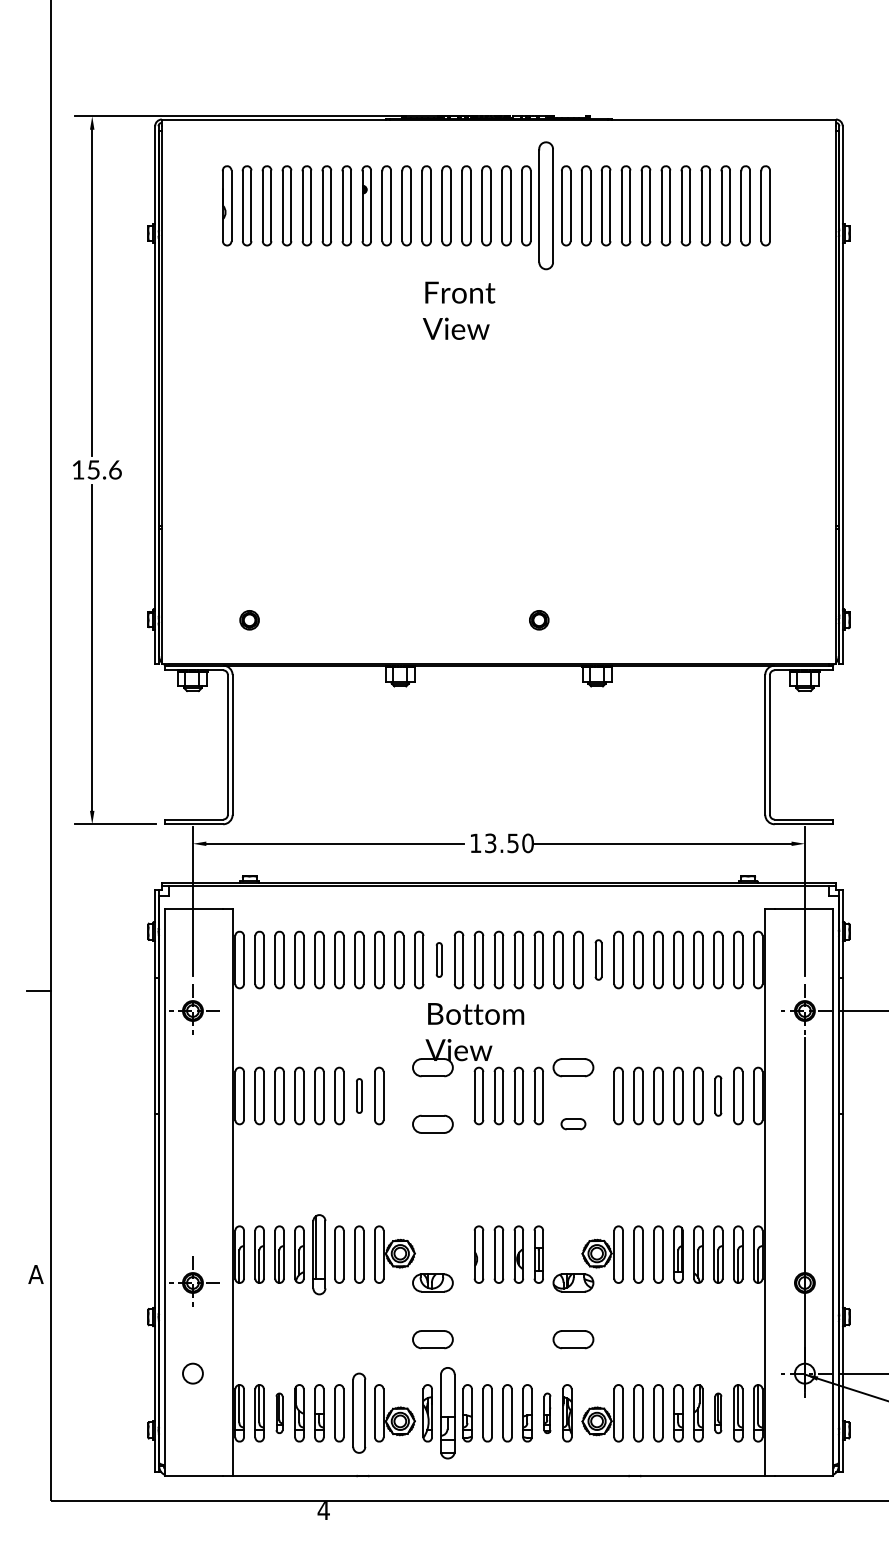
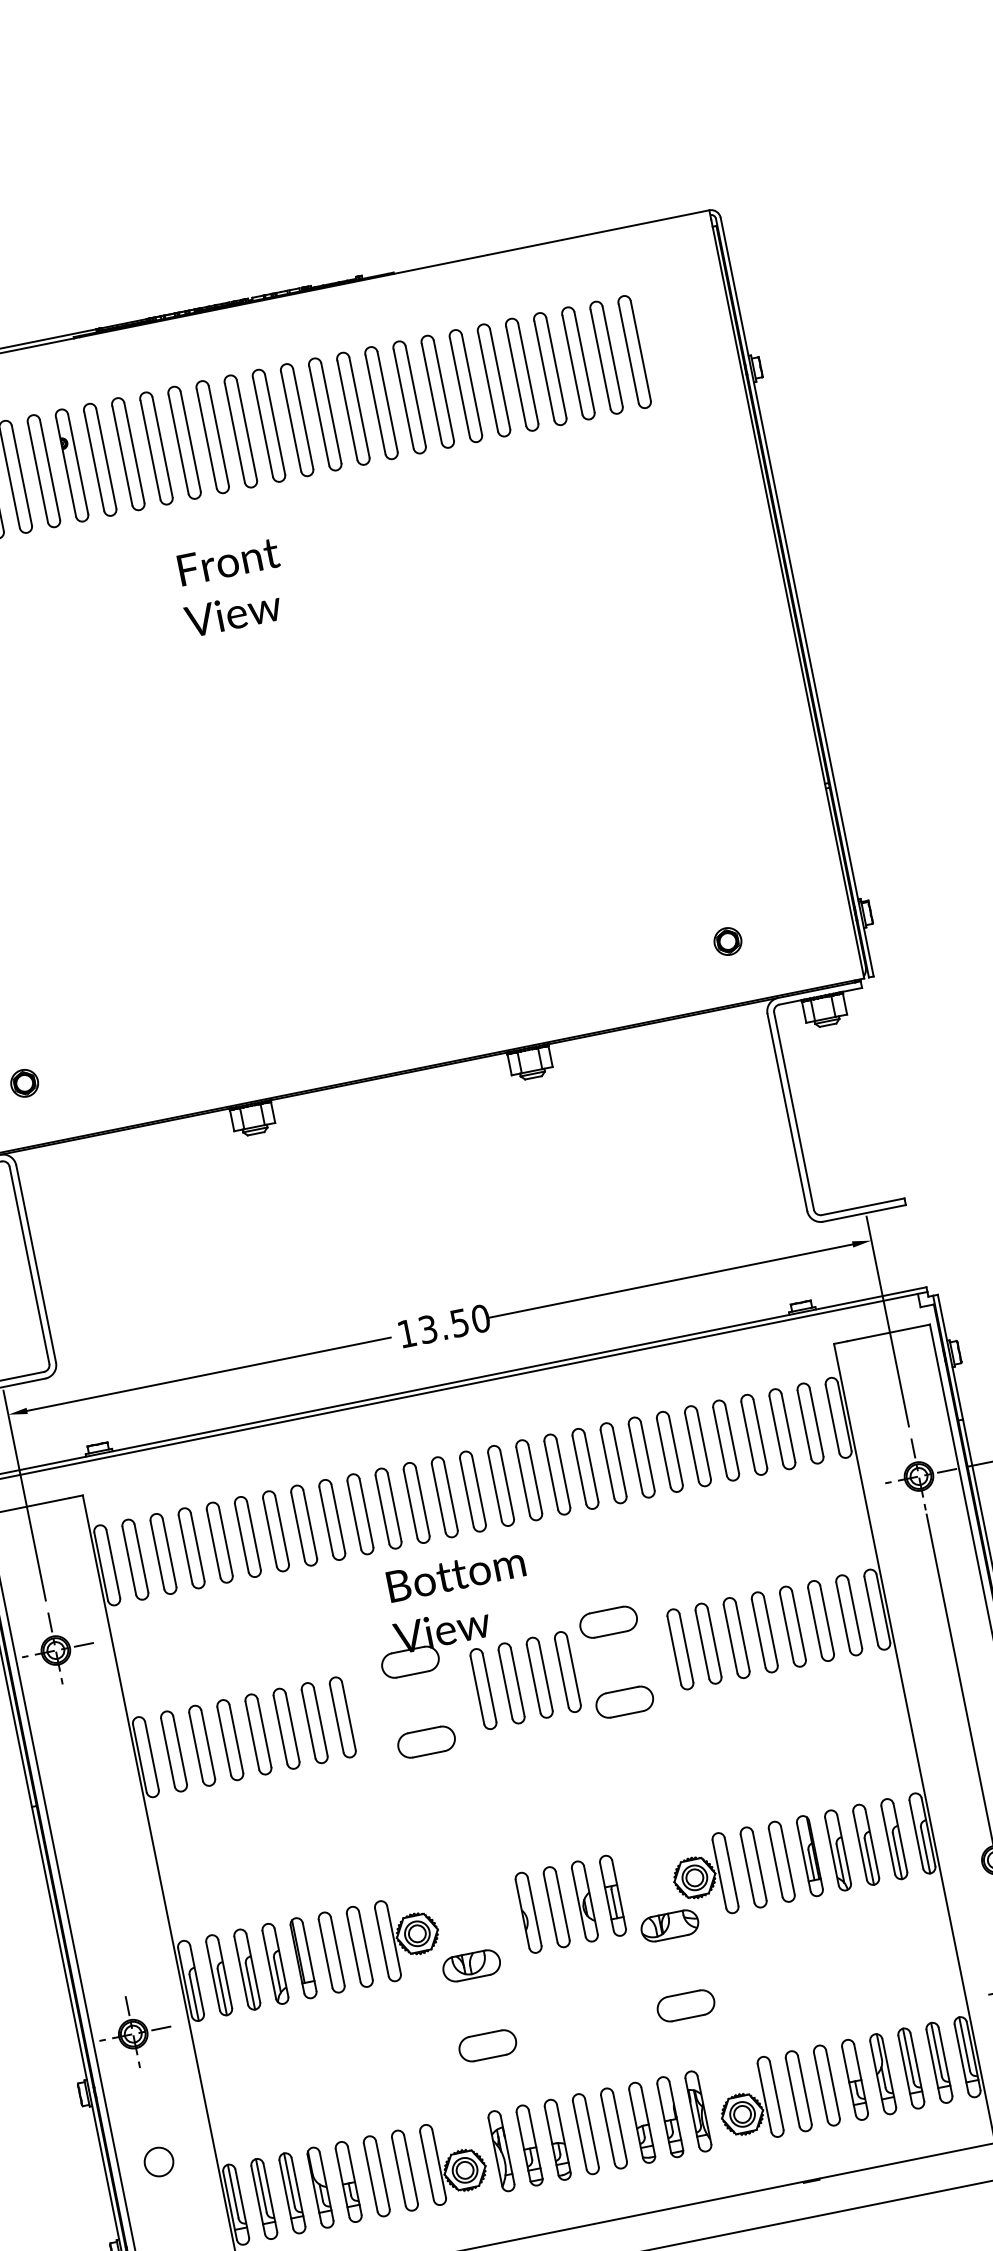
part: (546, 205) -> (325, 413), size x0.62
part: (539, 620) -> (728, 941), moved
part: (439, 959) -> (388, 1507), size x1.67
part: (598, 959) -> (613, 1462), size x1.43
part: (359, 1095) -> (314, 1722), size x1.67
part: (718, 1095) -> (821, 1620), size x1.43
part: (573, 1123) -> (624, 1700), size x1.67
part: (319, 1254) -> (303, 1957), size x0.71
part: (279, 1413) -> (292, 2193), size x1.43
part: (359, 1413) -> (405, 2170), size x0.71
part: (447, 1413) -> (529, 2145), size x0.62
part: (547, 1413) -> (670, 2117), size x1.43
part: (718, 1413) -> (911, 2068), size x1.43

